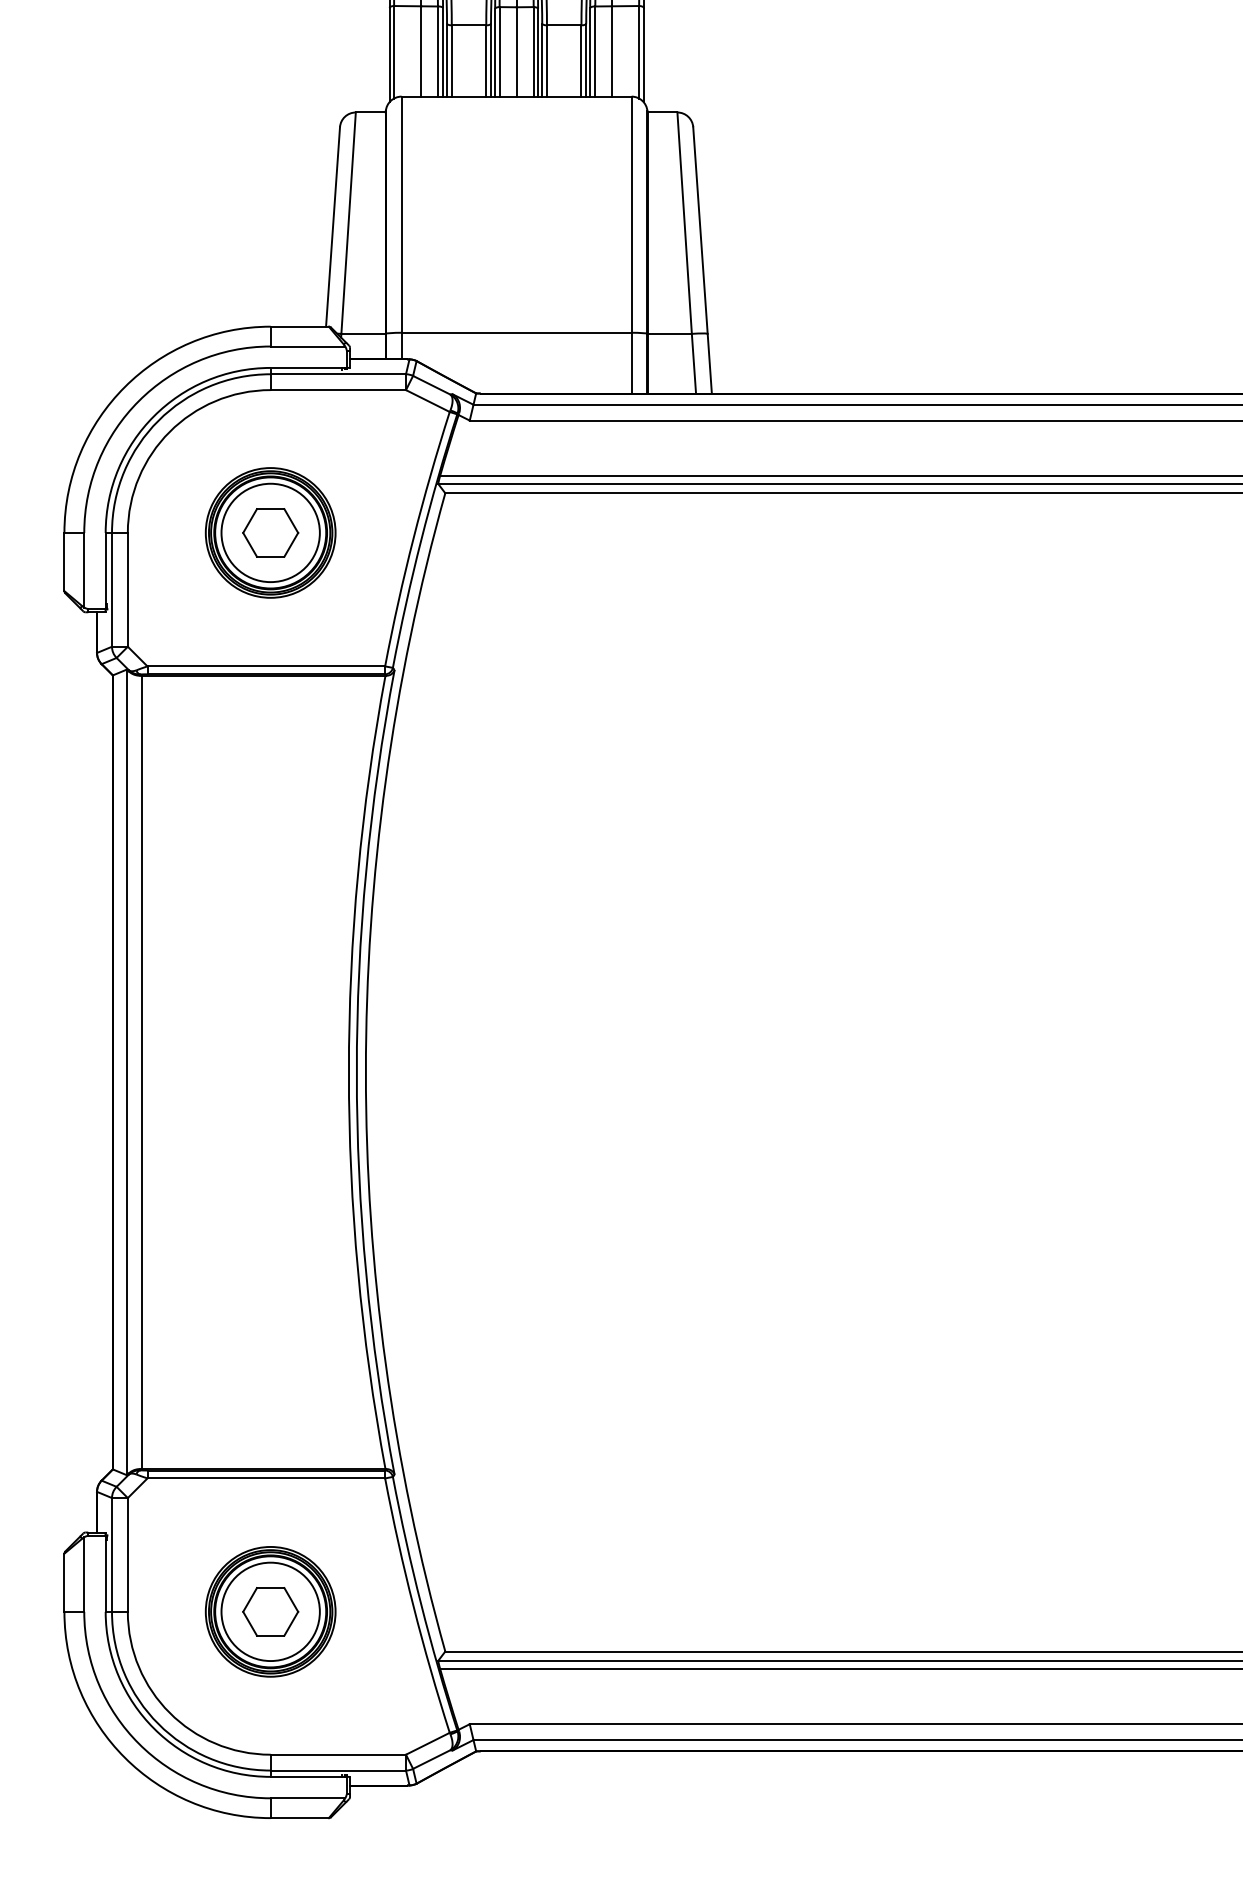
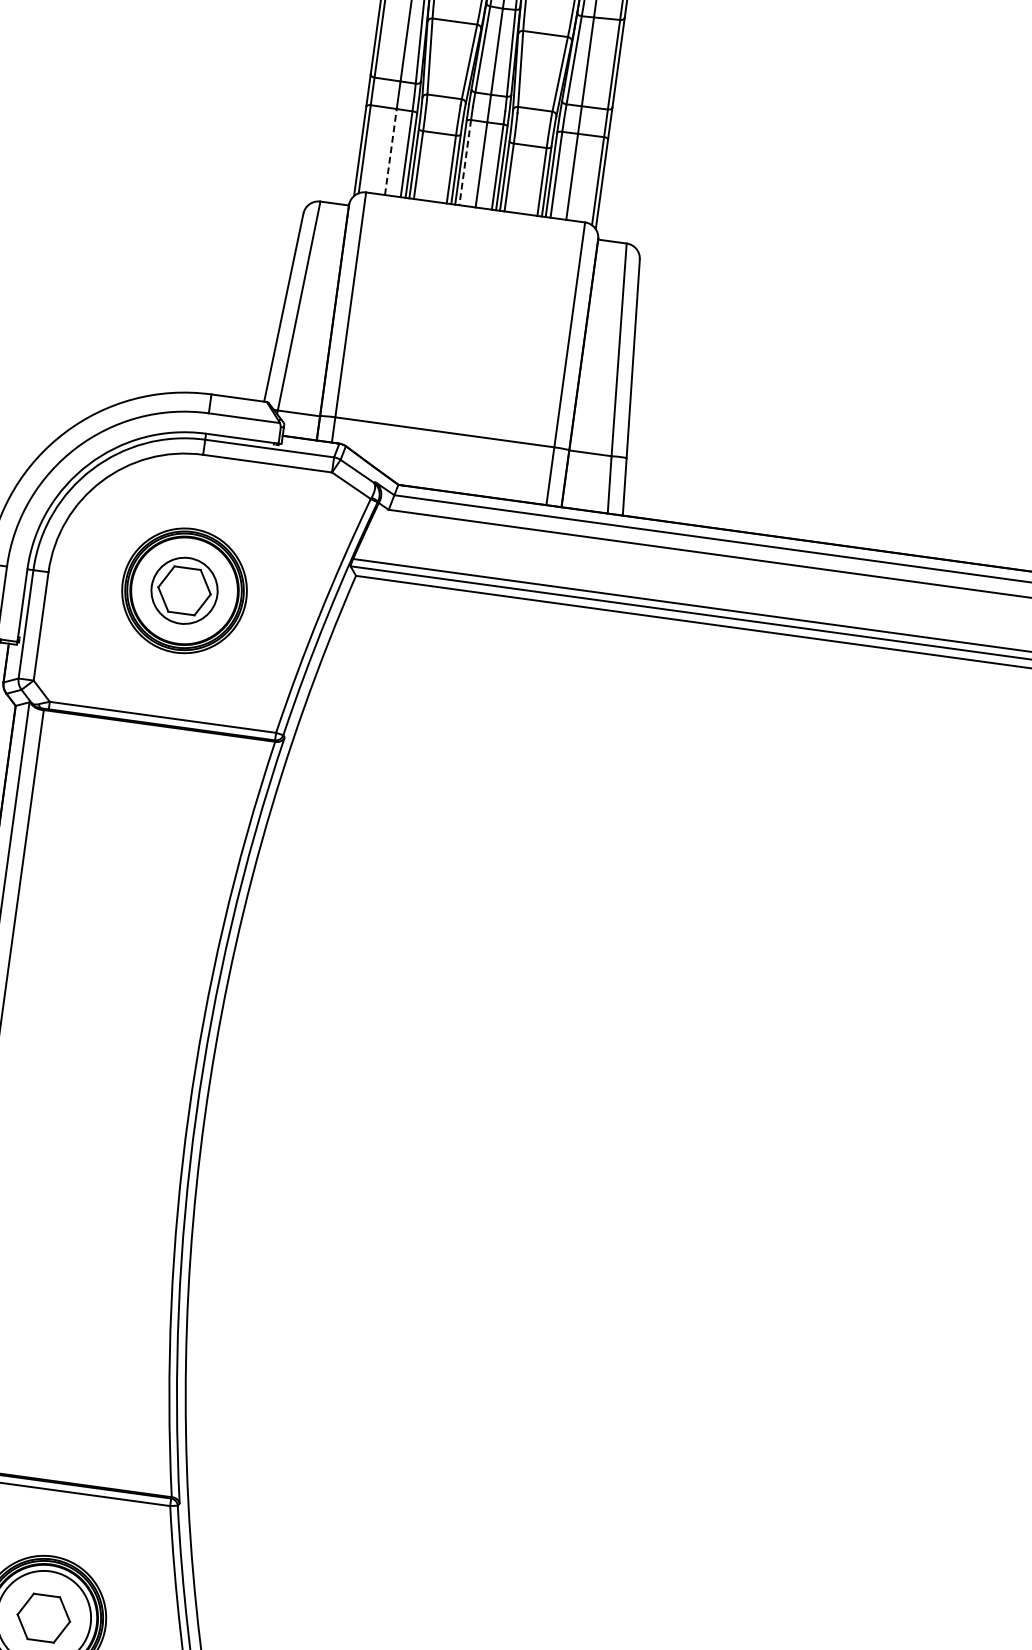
line: (421, 50) -> (391, 151), solid -> dashed
line: (499, 51) -> (465, 162), solid -> dashed
circle: (270, 532) -> (184, 590), size x0.7

